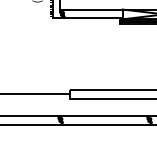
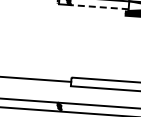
line: (92, 17) -> (98, 7), solid -> dashed

